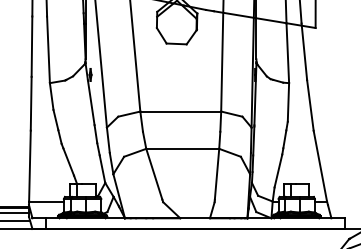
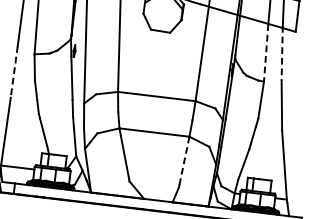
line: (304, 52) -> (282, 54), solid -> dashed
line: (287, 53) -> (265, 53), solid -> dashed
line: (31, 103) -> (14, 71), solid -> dashed
line: (217, 174) -> (184, 161), solid -> dashed

